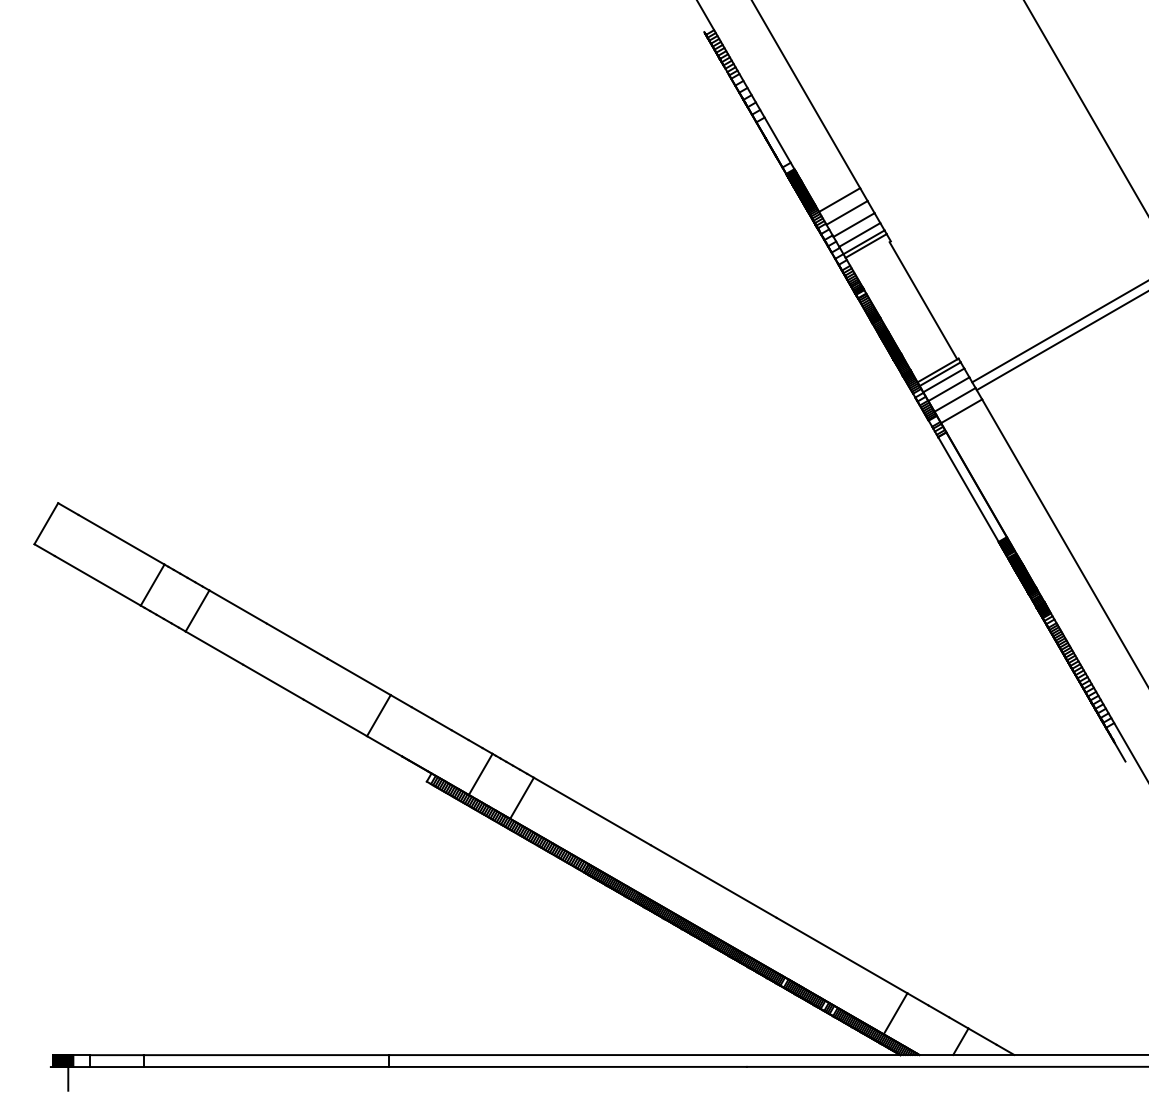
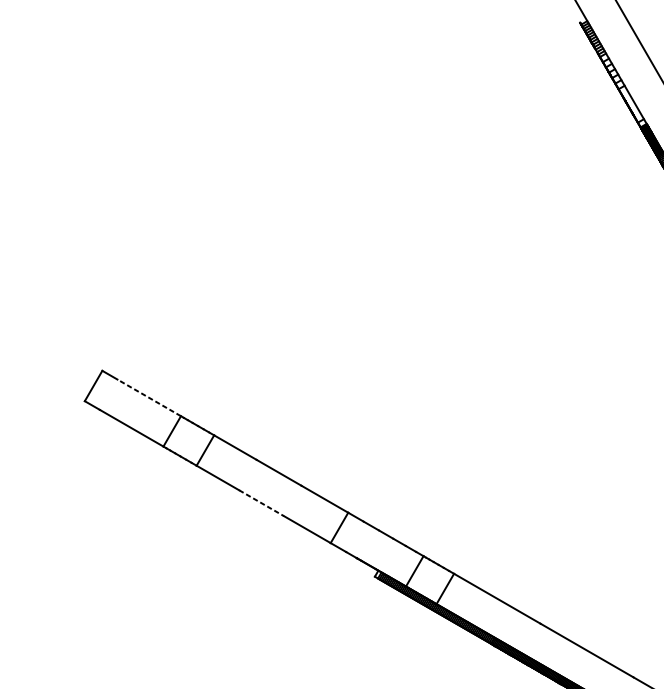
line: (121, 539) -> (149, 397), solid -> dashed
line: (273, 682) -> (261, 503), solid -> dashed

